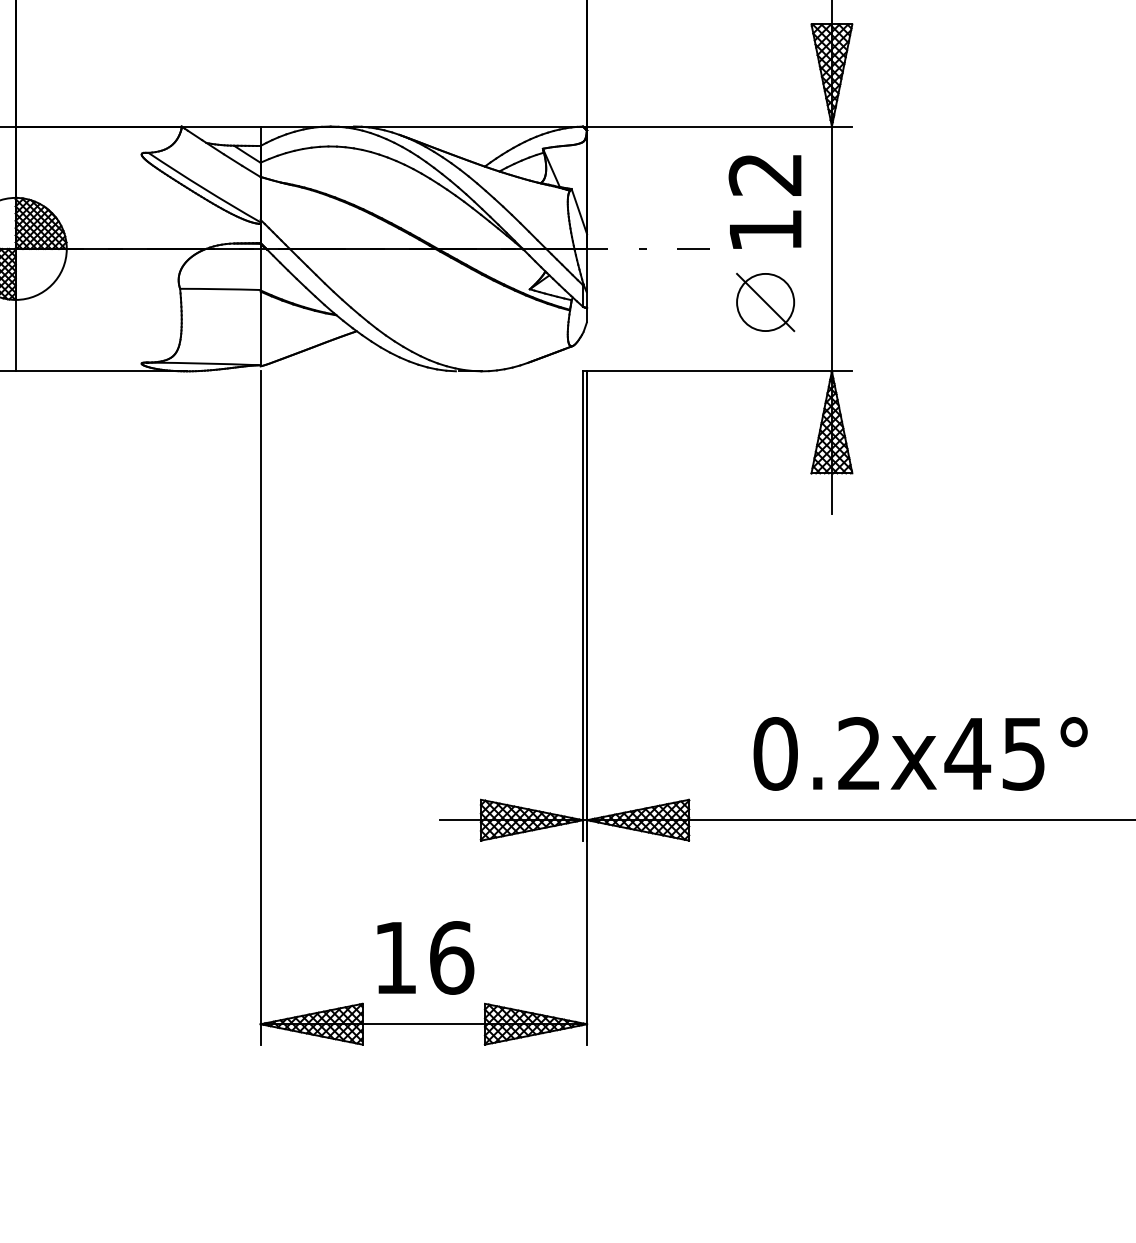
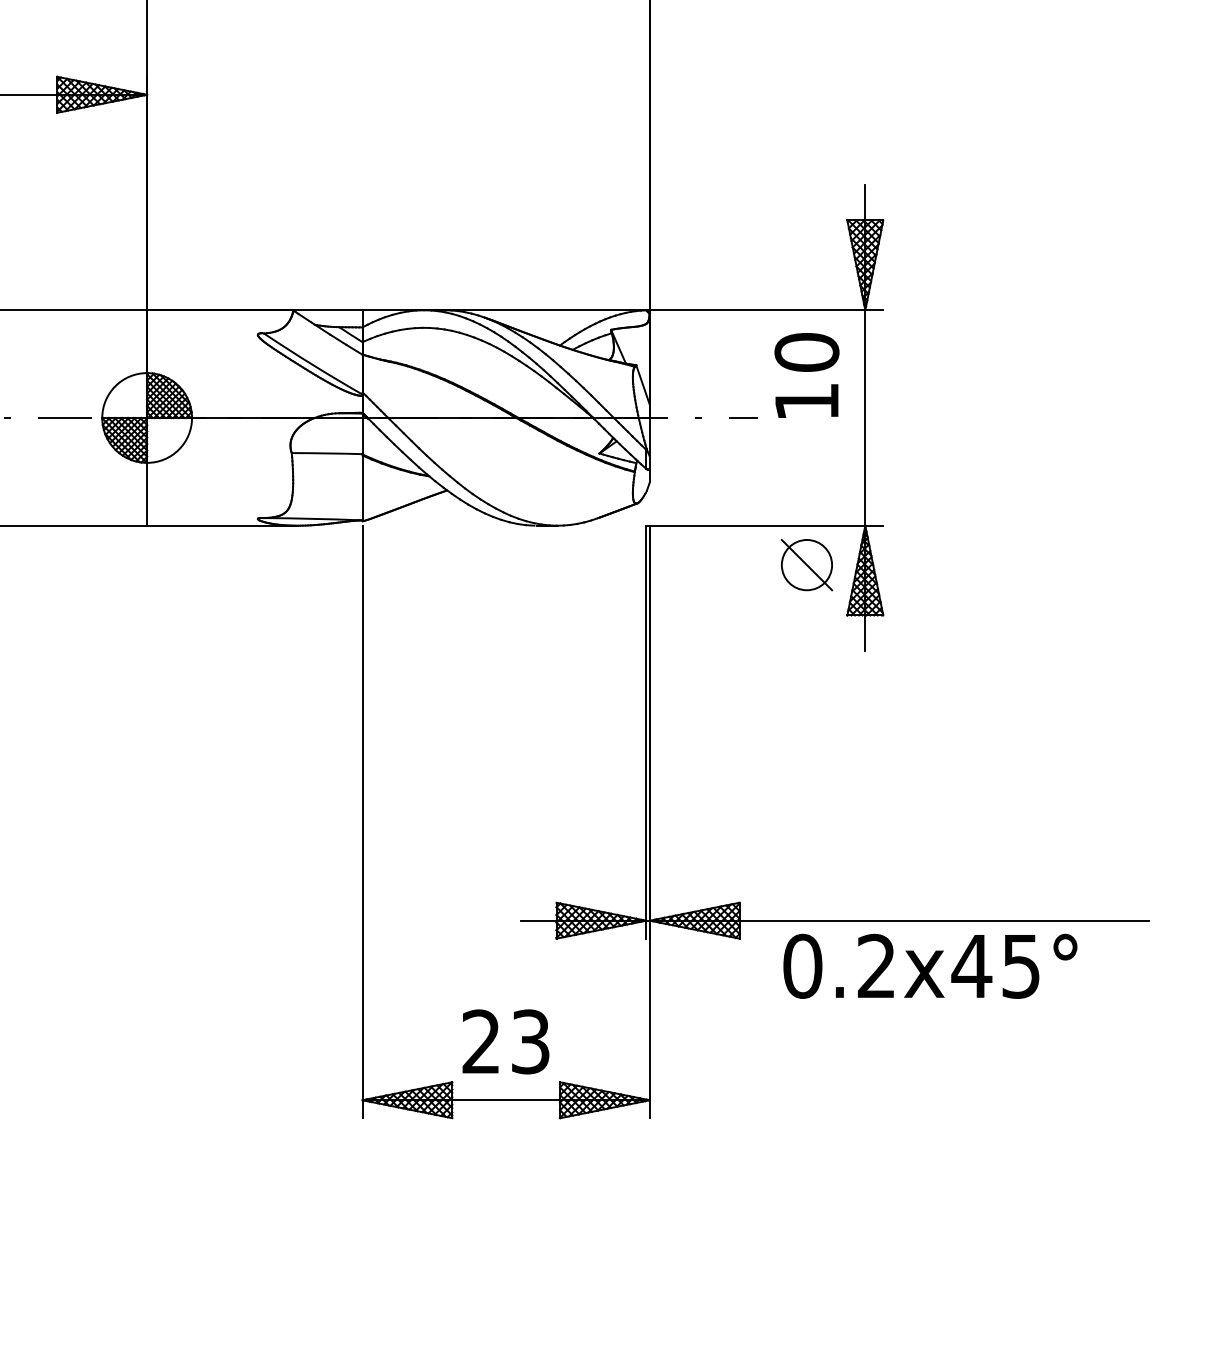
text: (765, 174) -> (806, 352), 12 -> 10
part: (765, 302) -> (806, 565), moved
text: (920, 752) -> (930, 965), moved
text: (424, 957) -> (506, 1041), 16 -> 23

